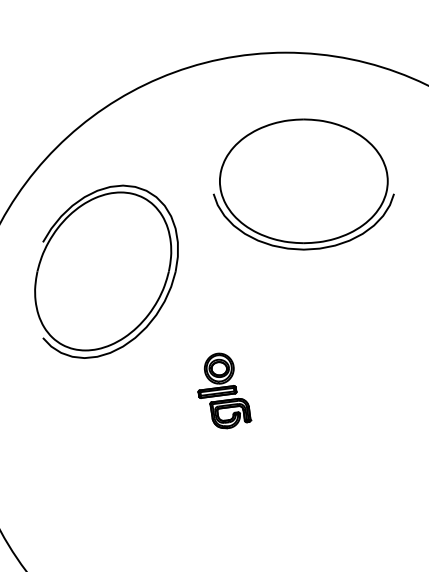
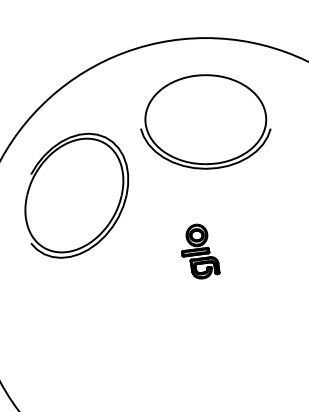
part: (303, 183) -> (205, 121), moved
part: (224, 390) -> (200, 251), moved

